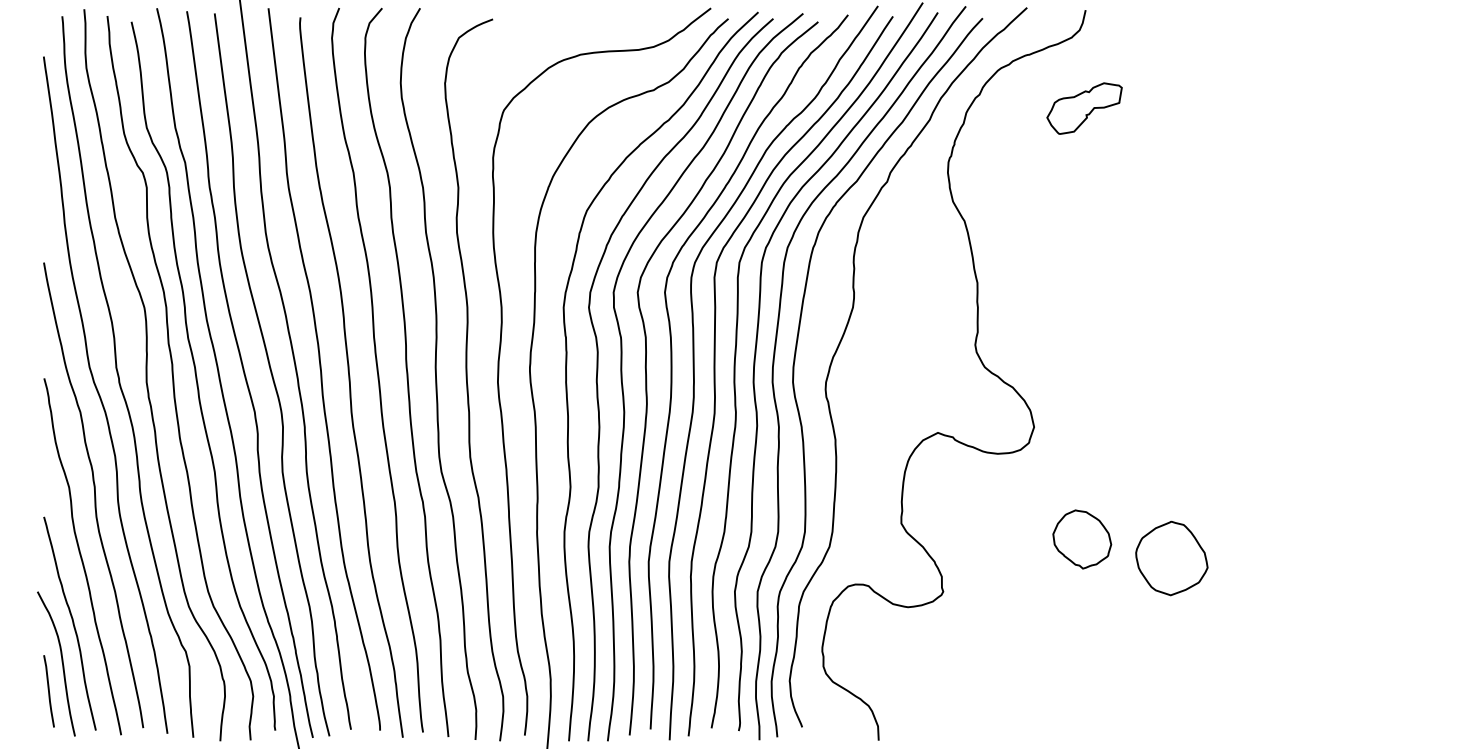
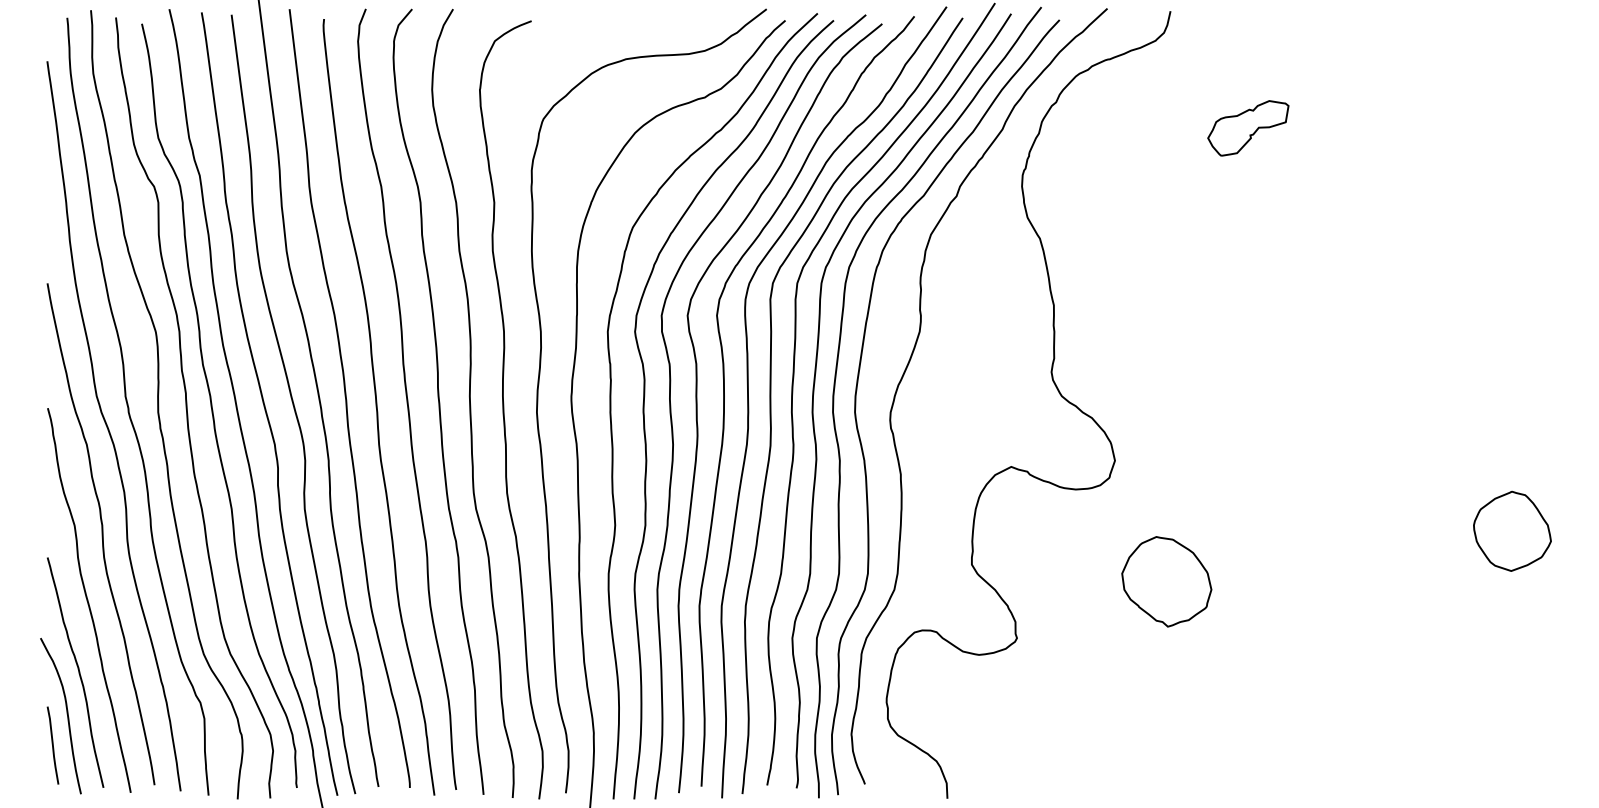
part: (1084, 108) -> (1248, 128), moved
part: (1081, 539) -> (1166, 581), size x1.43
part: (1171, 557) -> (1512, 530), moved

